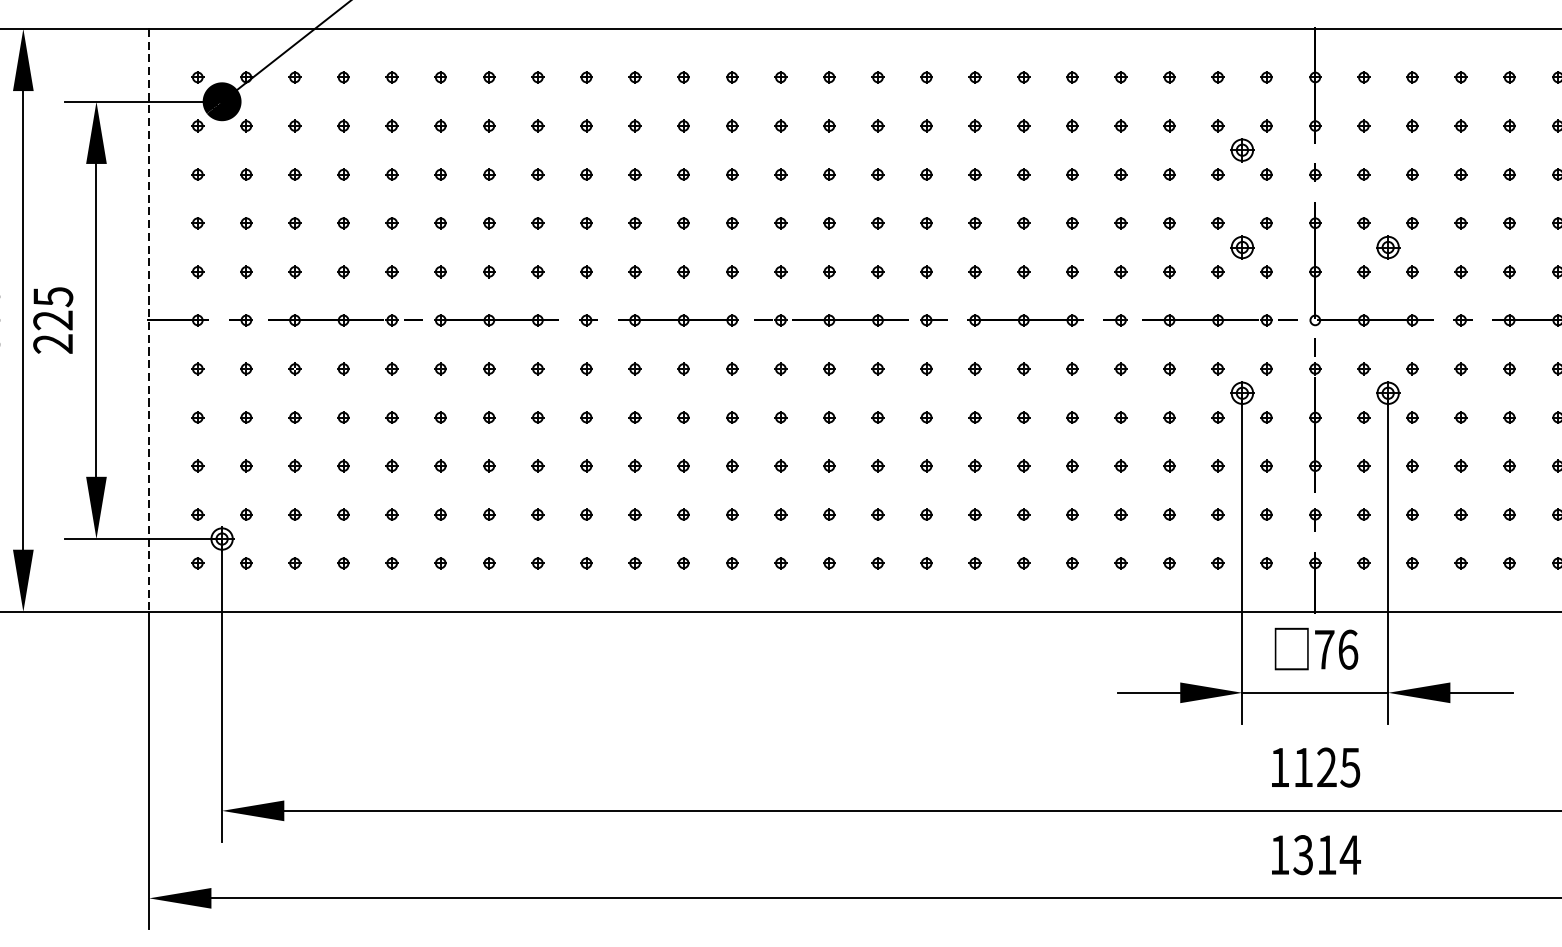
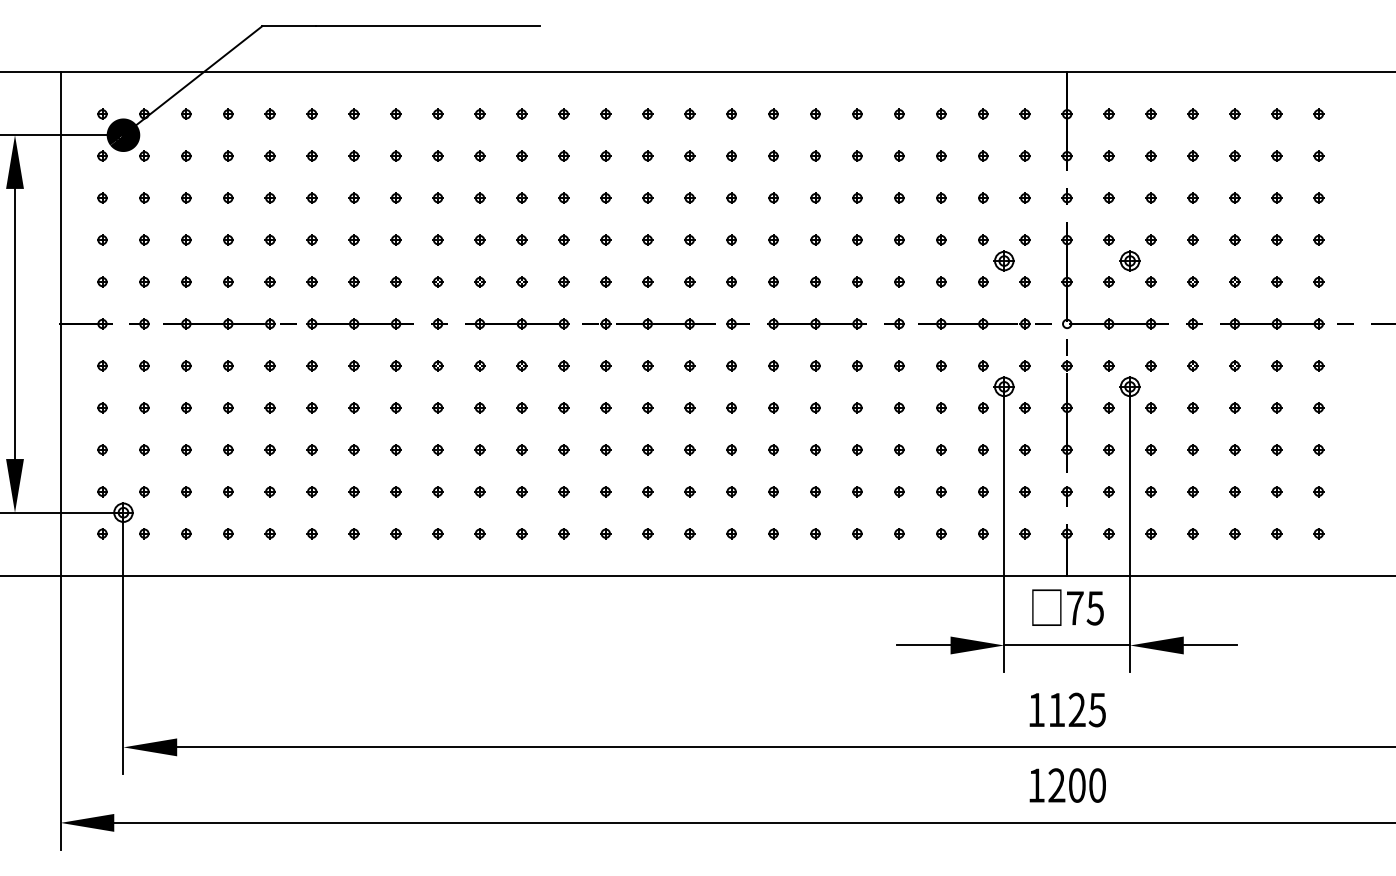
part: (1241, 149) -> (1003, 176), removed
line: (149, 319) -> (60, 323), dashed -> solid
text: (1348, 649) -> (1095, 608), 76 -> 75
text: (1327, 855) -> (1077, 785), 1314 -> 1200

